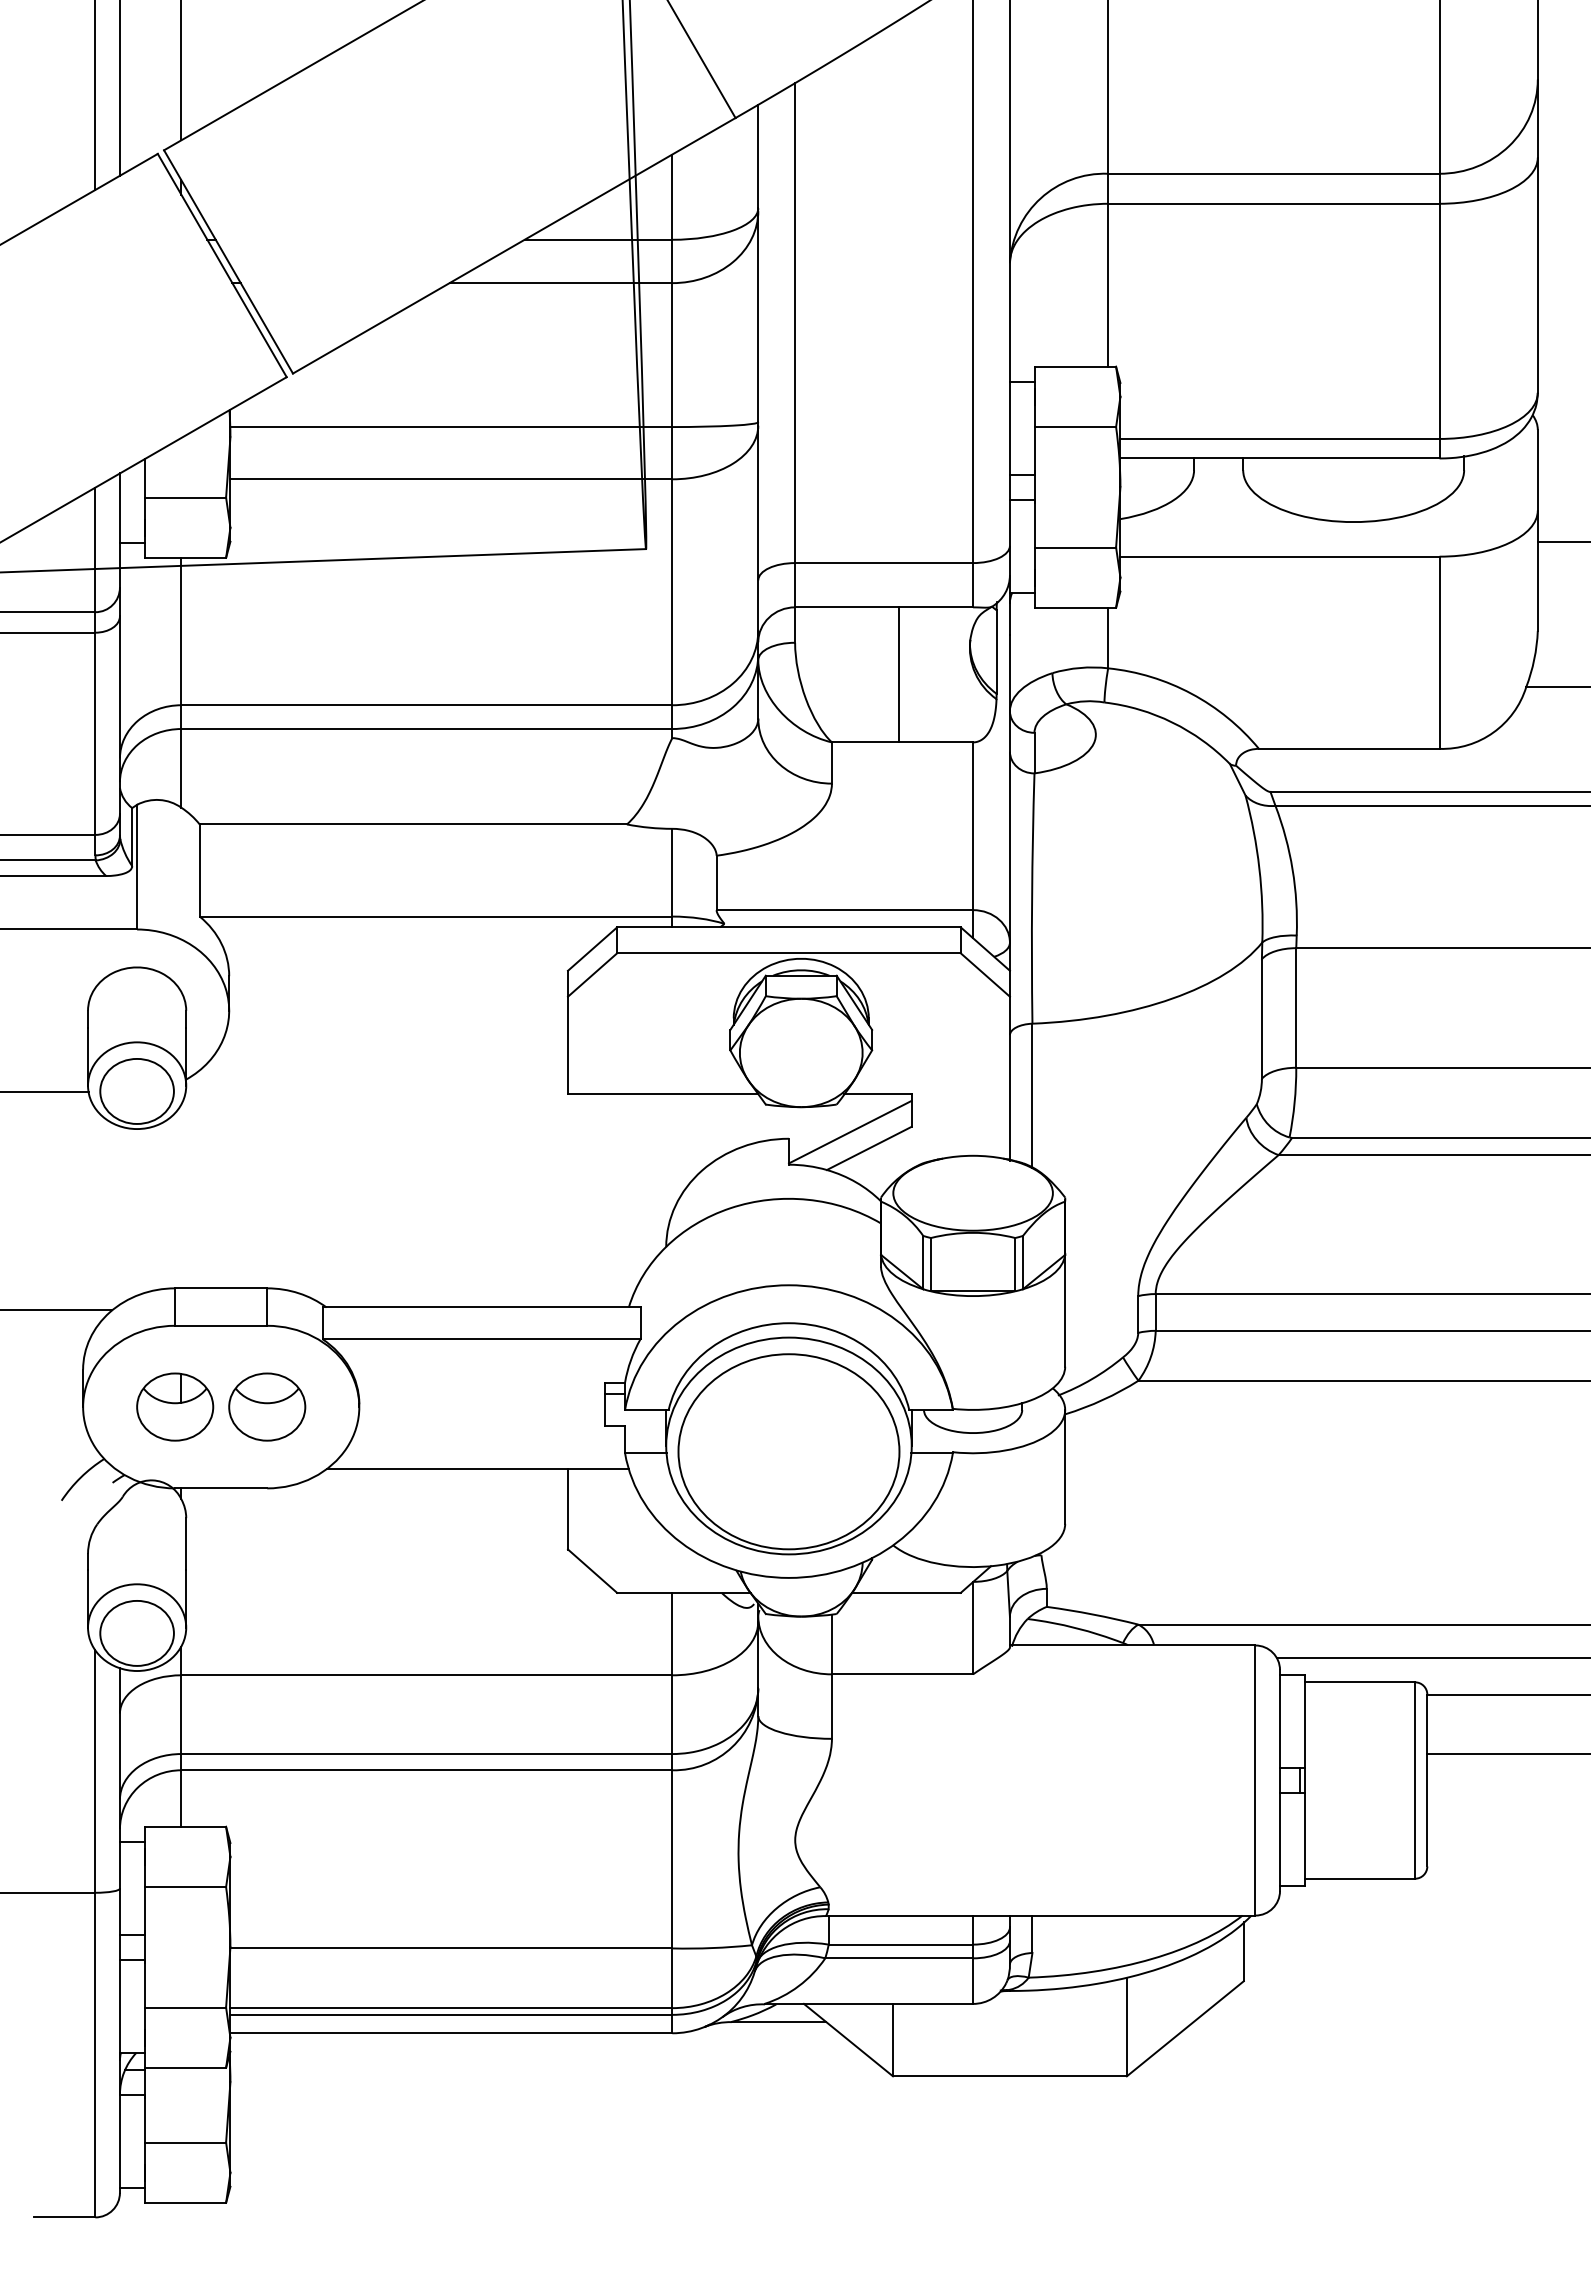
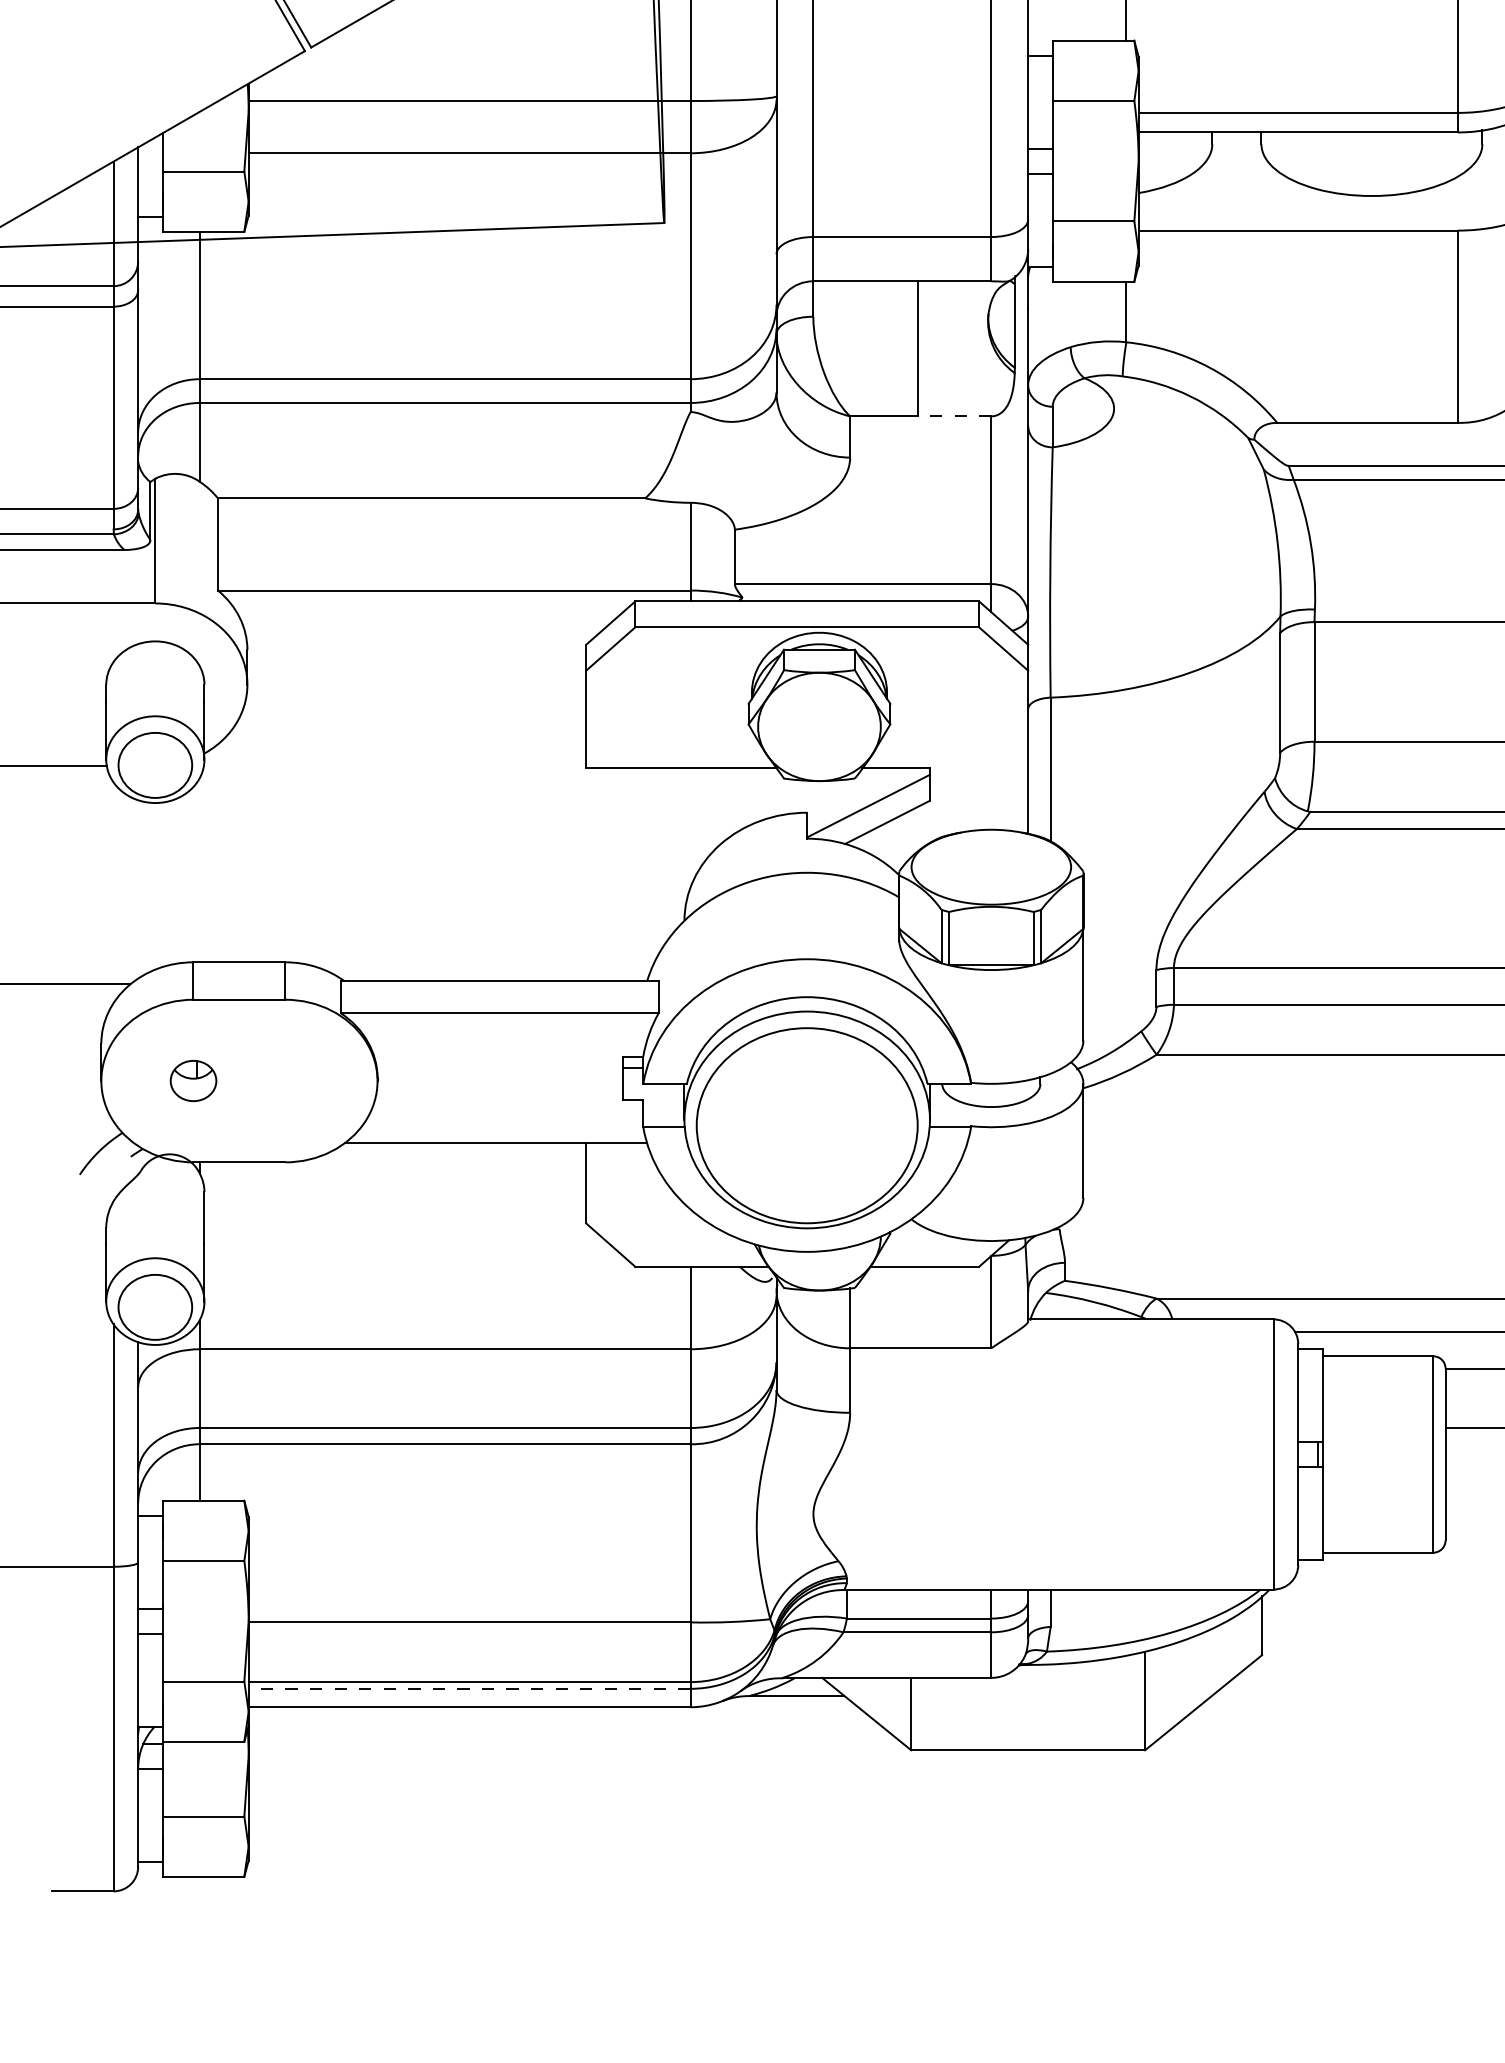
line: (936, 742) -> (954, 416), solid -> dashed
part: (175, 1406) -> (193, 1080), size x0.6
part: (267, 1406) -> (285, 1080), removed
line: (451, 2014) -> (469, 1688), solid -> dashed

